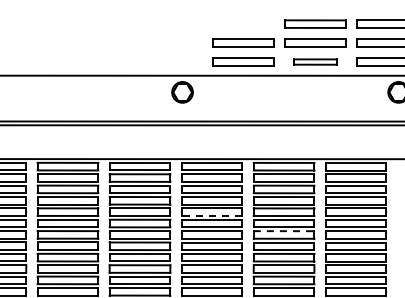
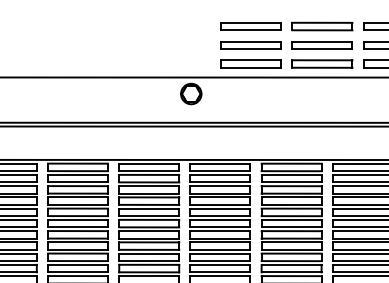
part: (243, 23) -> (251, 25), added
part: (315, 61) -> (322, 63), size x1.43
line: (211, 215) -> (219, 215), dashed -> solid
line: (284, 231) -> (292, 231), dashed -> solid

